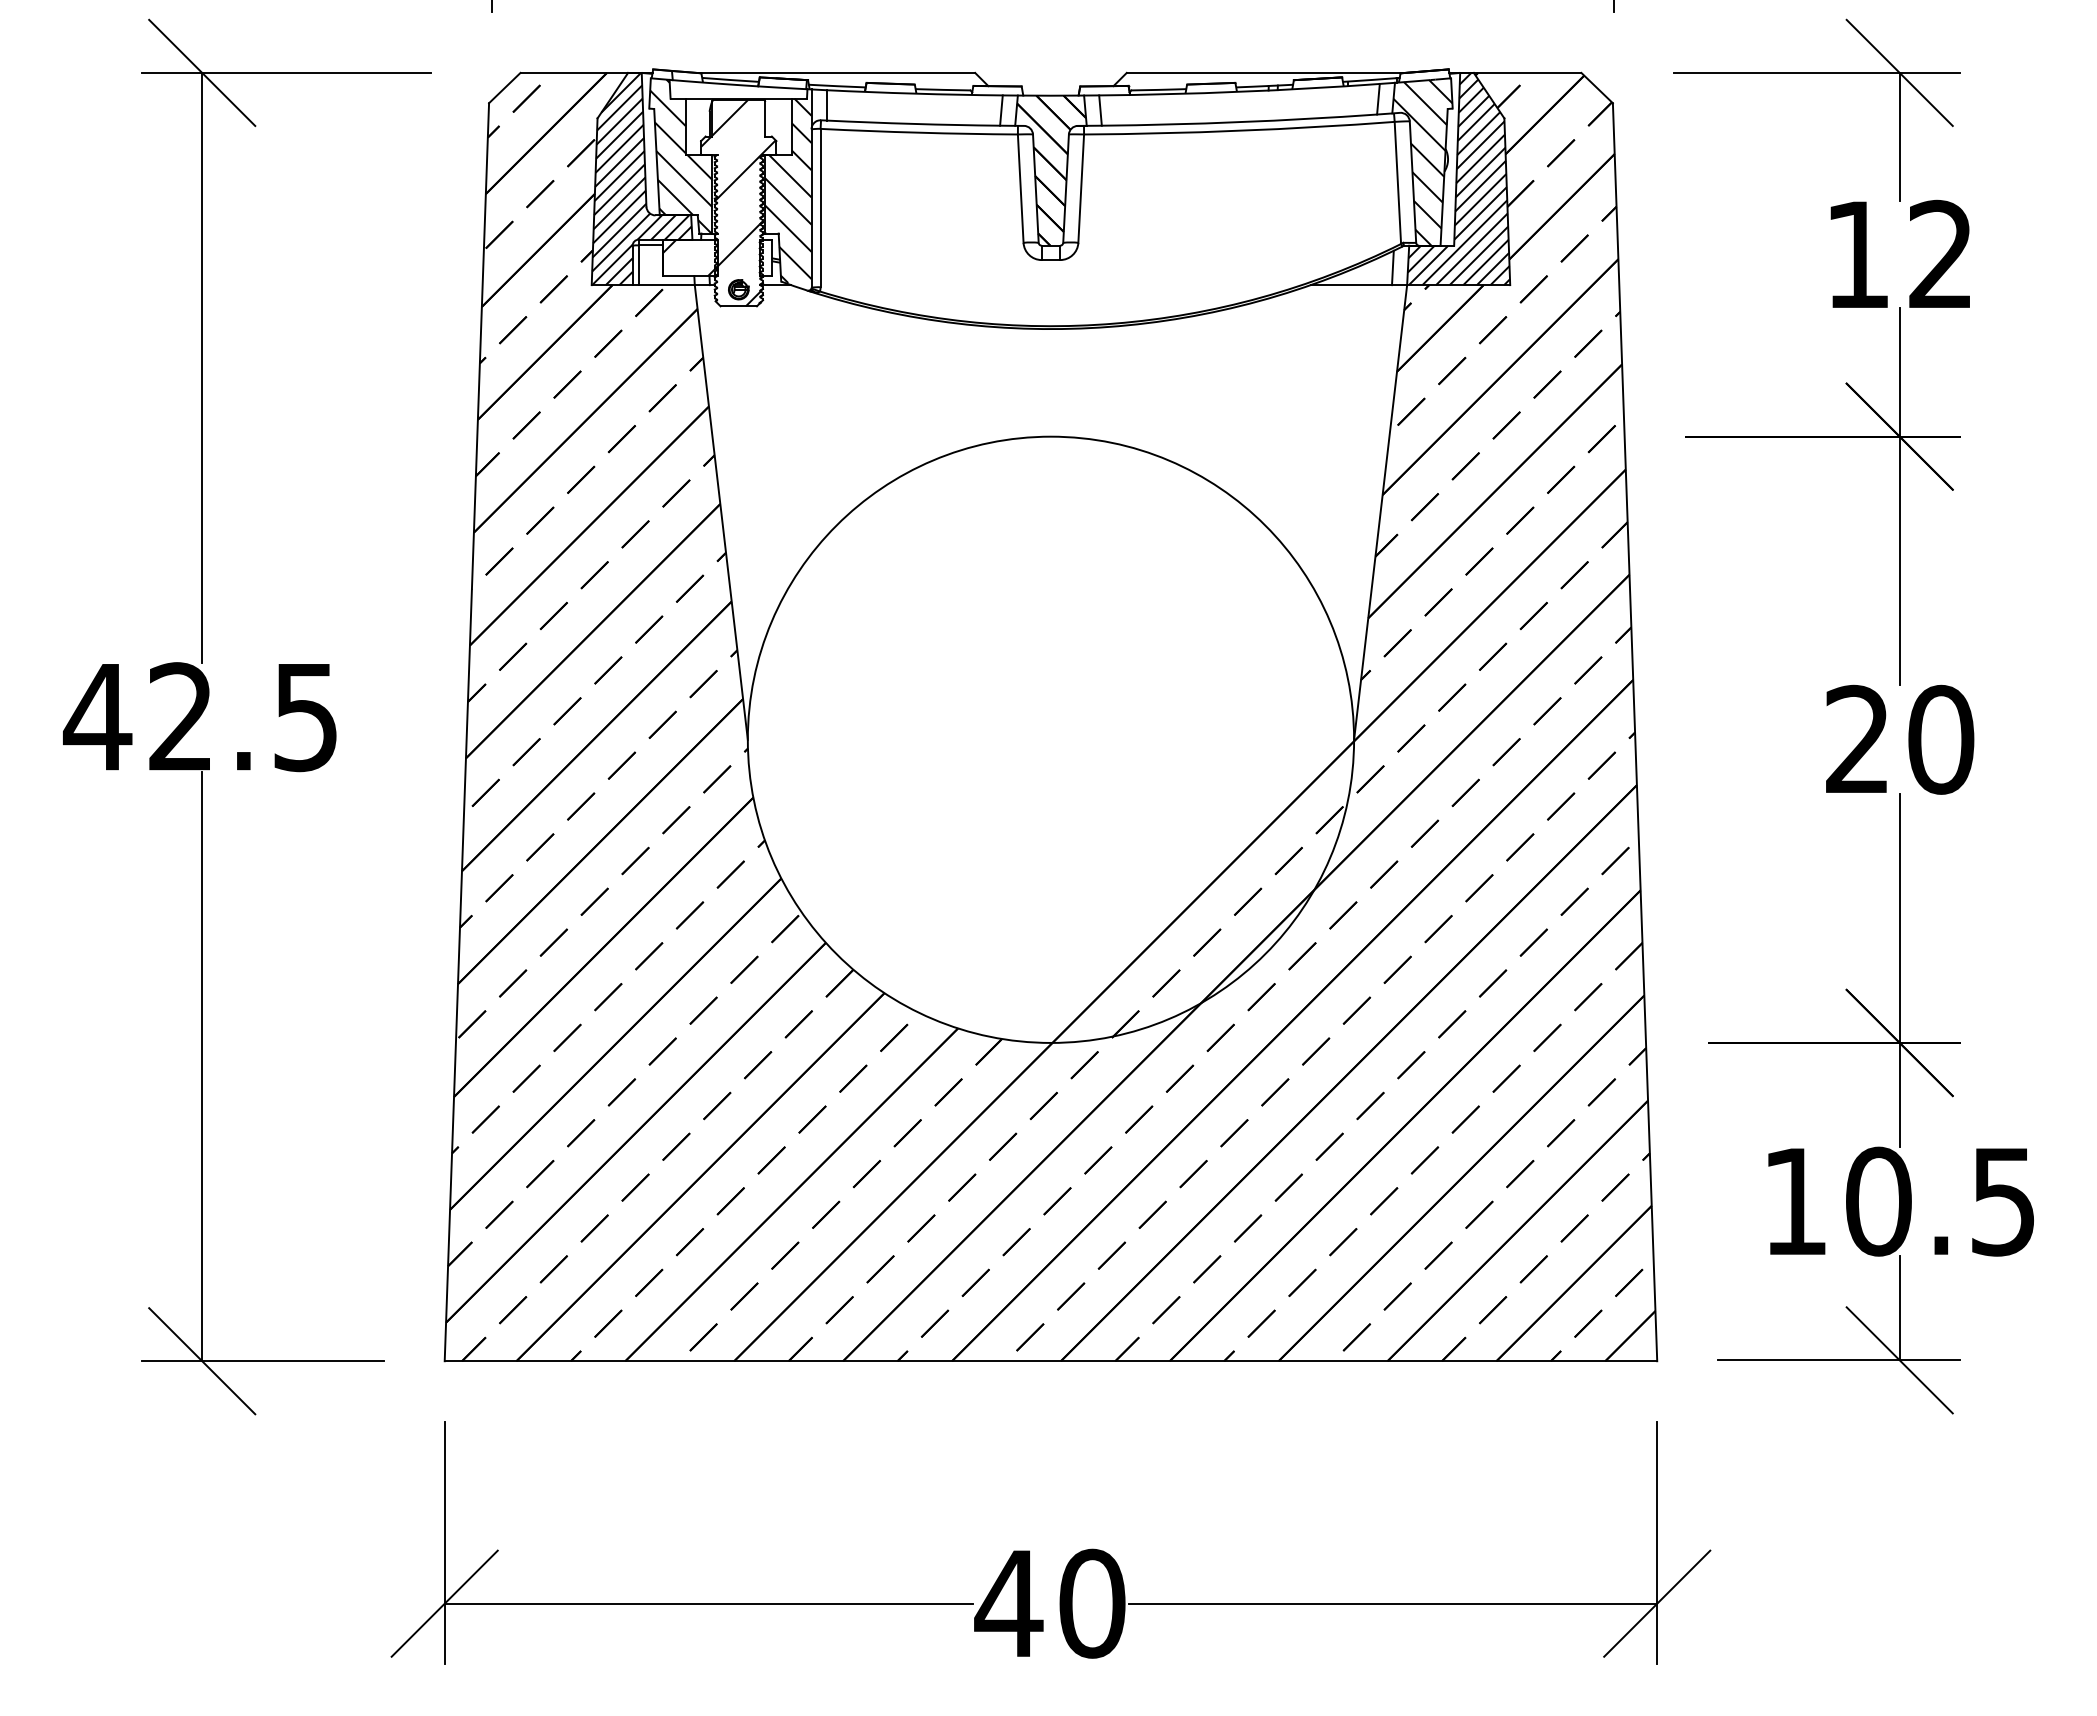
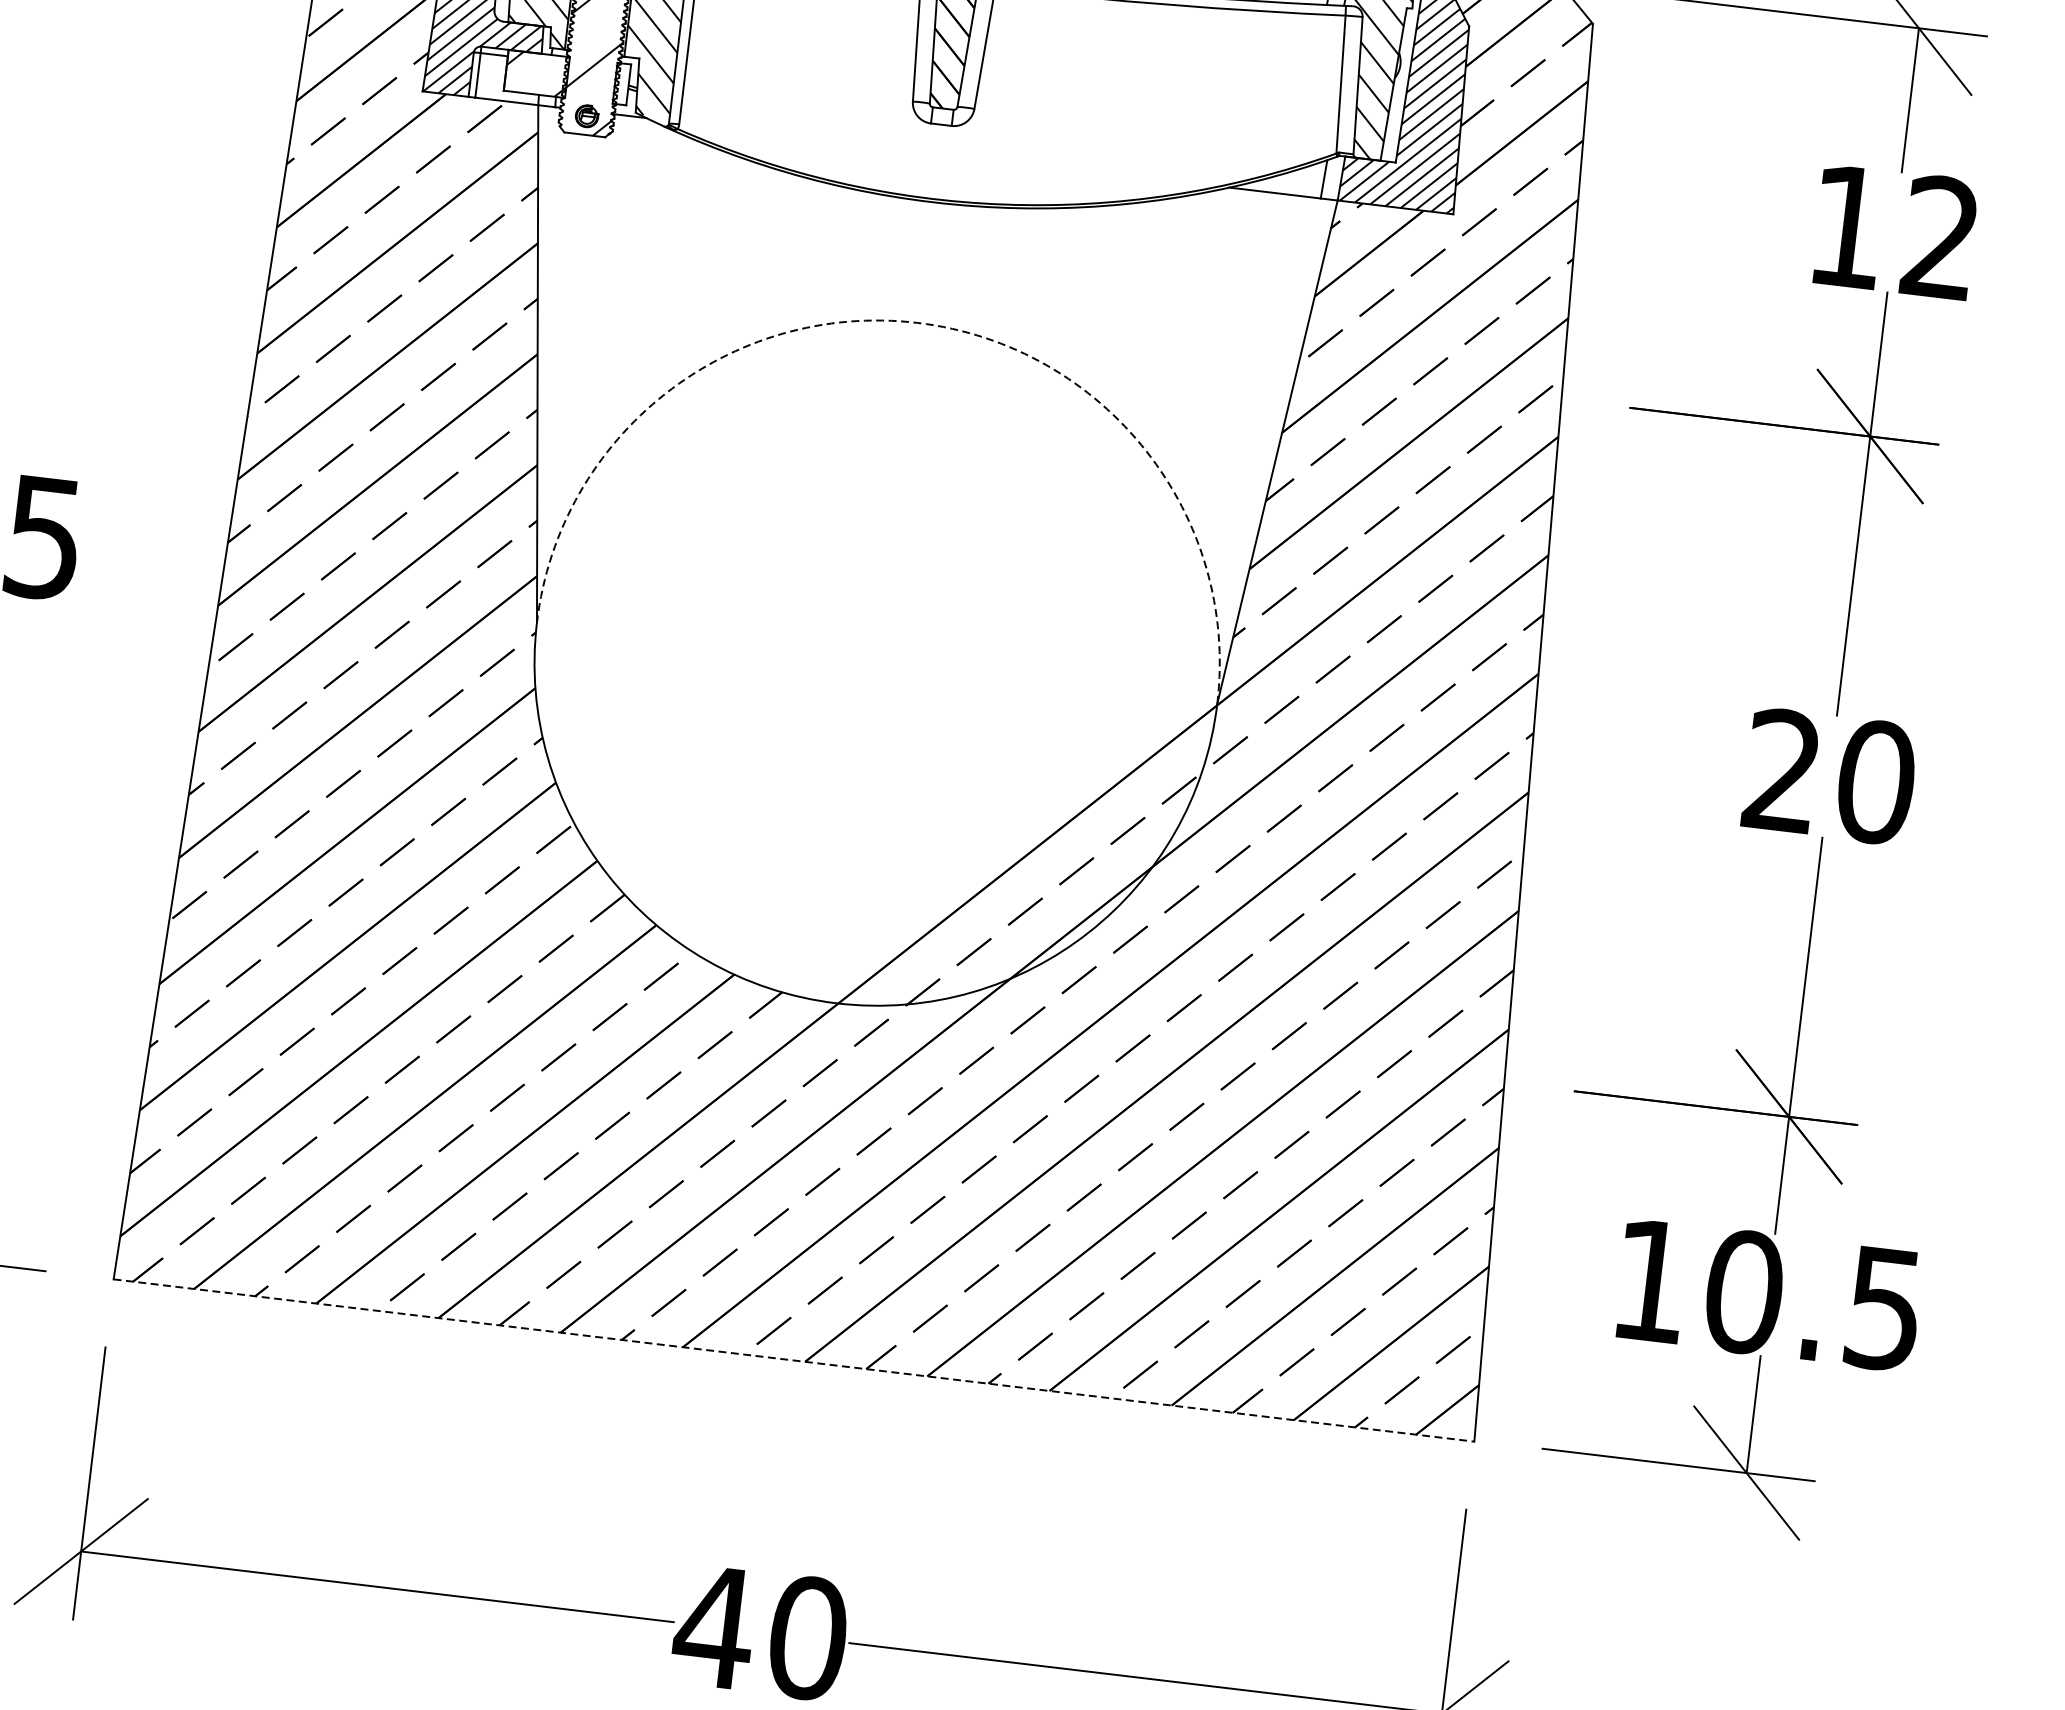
arc: (1050, 436) -> (917, 322), solid -> dashed
line: (1051, 1361) -> (794, 1360), solid -> dashed

